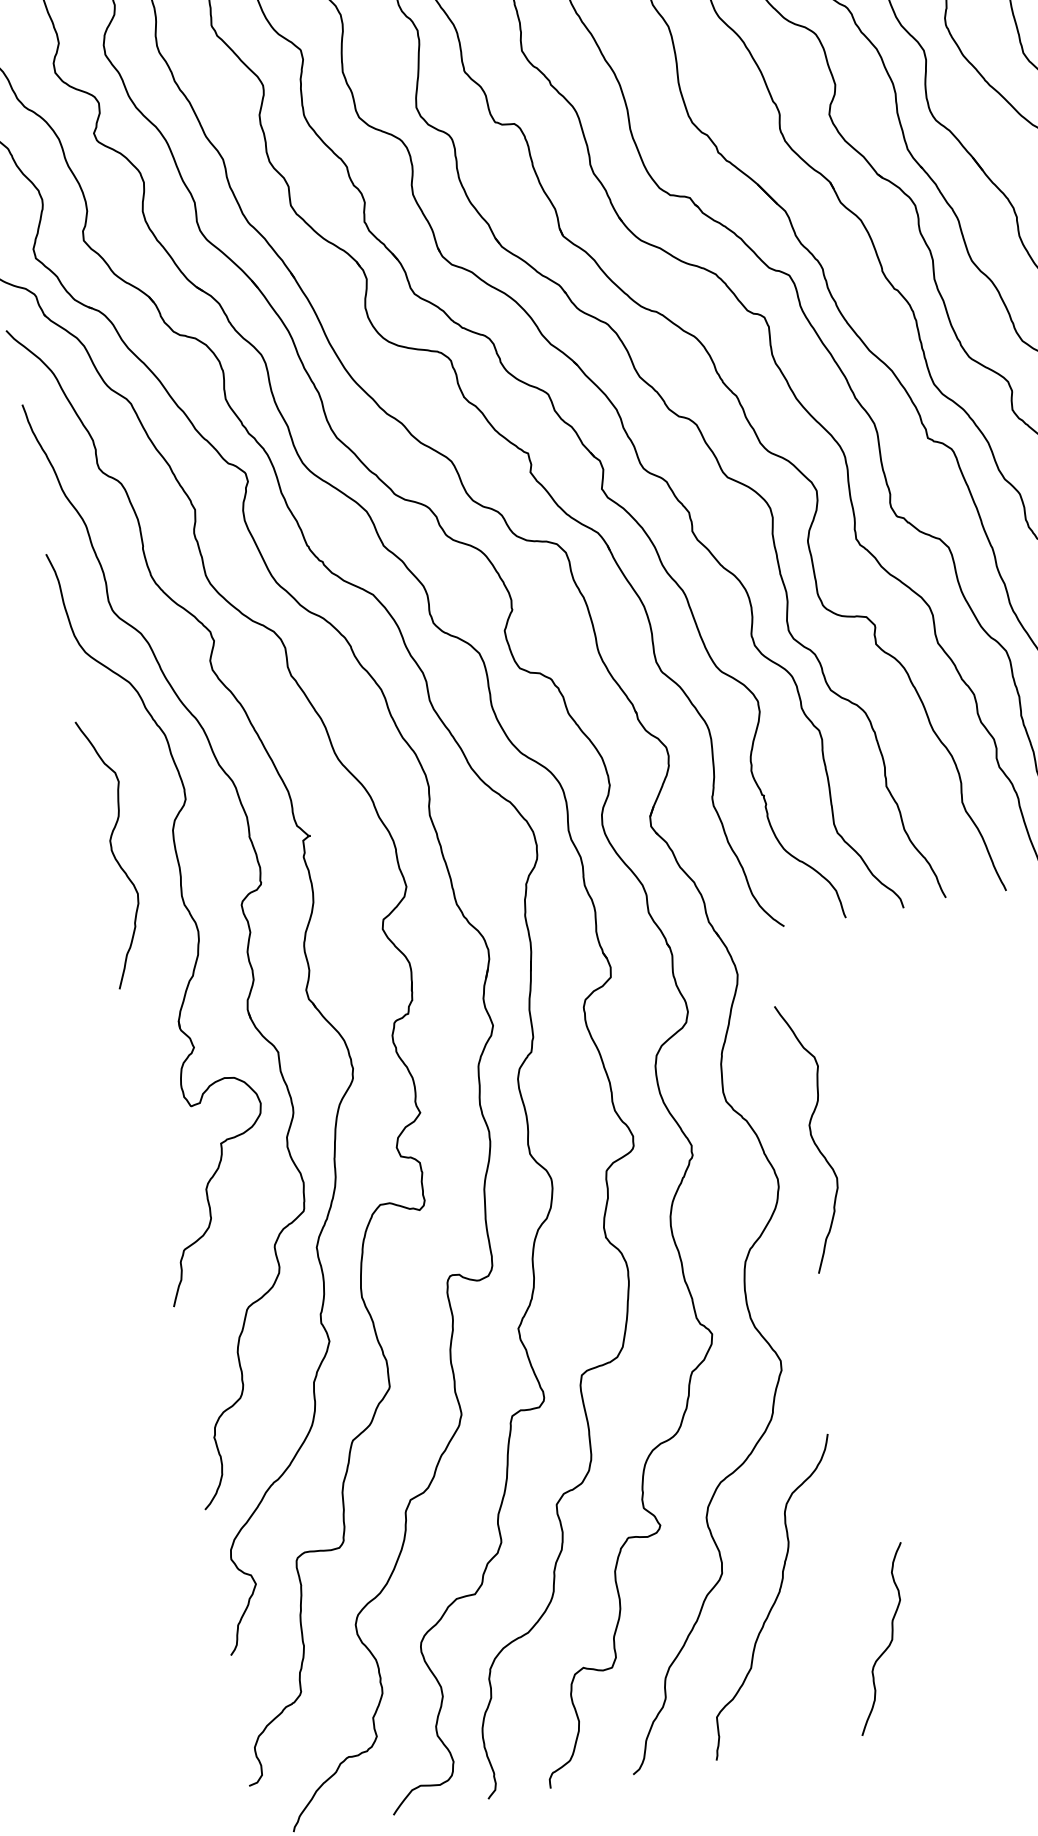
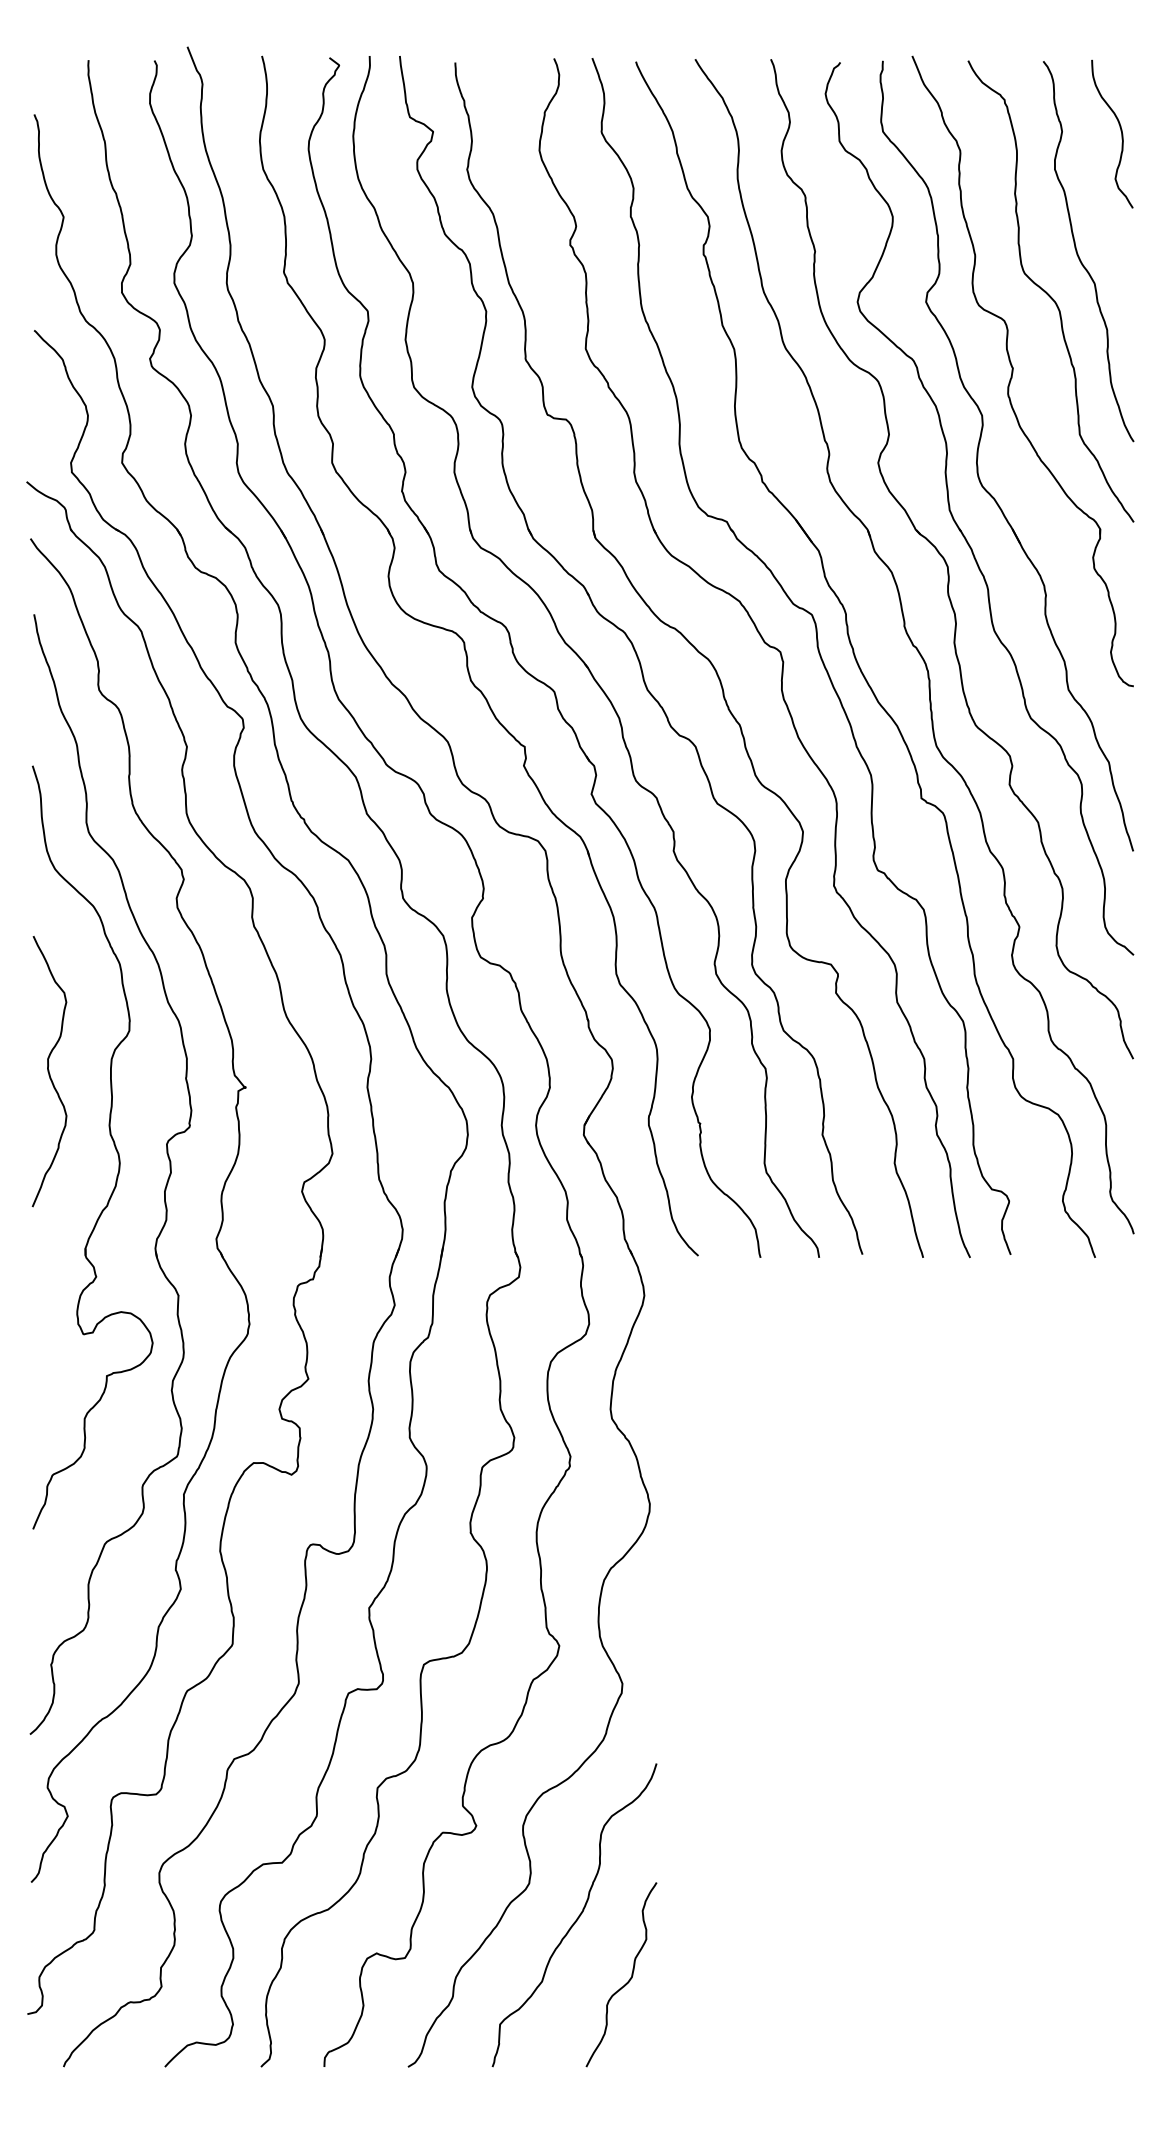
curve: (812, 1137) -> (691, 1468), removed
curve: (890, 1641) -> (629, 1978), moved

